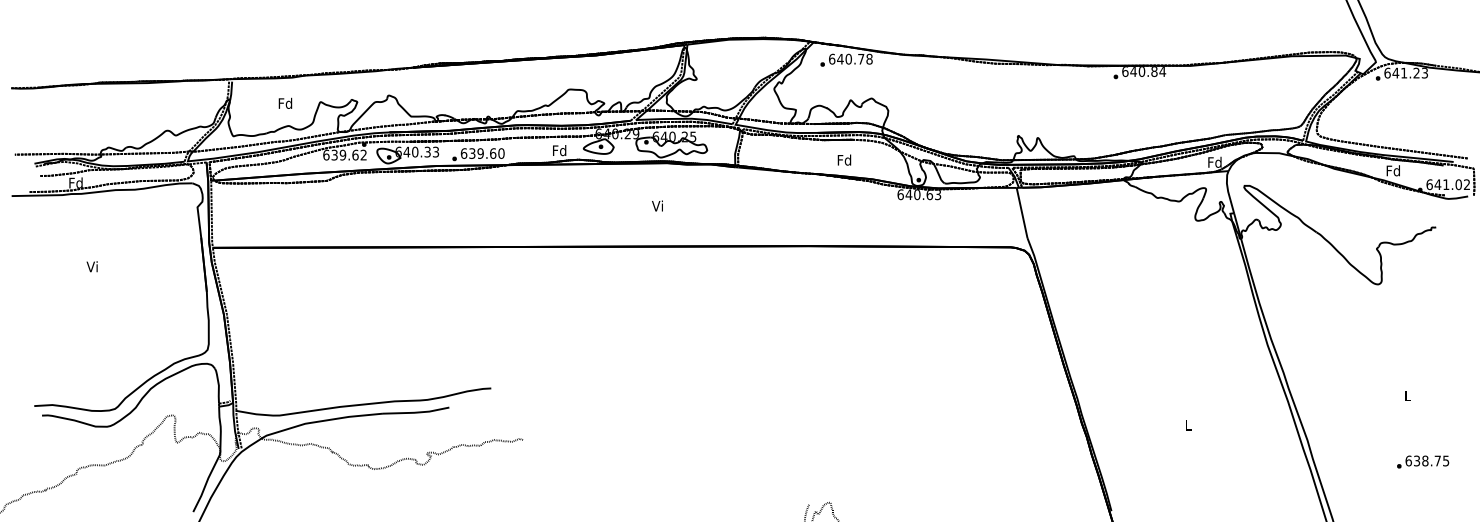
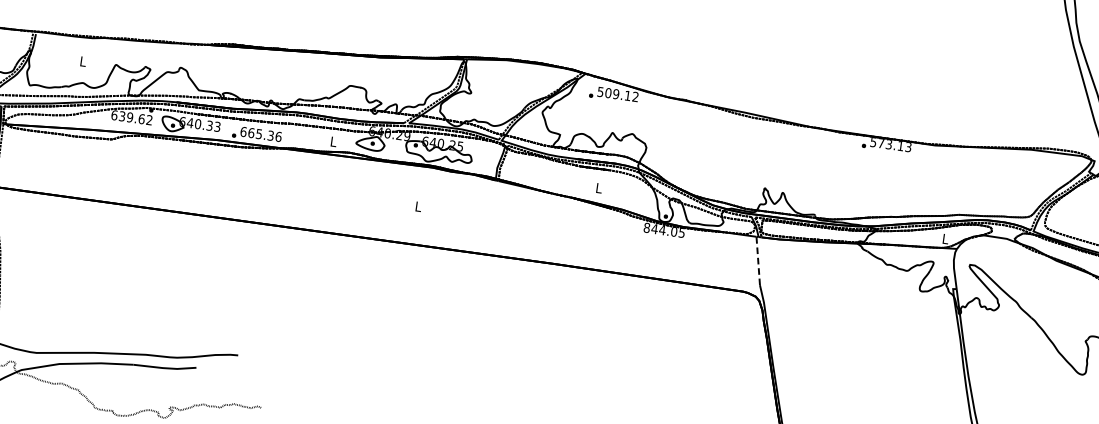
text: (850, 58) -> (617, 93), 640.78 -> 509.12
text: (1144, 71) -> (891, 144), 640.84 -> 573.13
text: (285, 102) -> (83, 60), Fd -> L
text: (559, 150) -> (333, 141), Fd -> L
text: (486, 153) -> (264, 134), 639.60 -> 665.36
text: (844, 159) -> (599, 187), Fd -> L
text: (1214, 161) -> (945, 238), Fd -> L
text: (919, 194) -> (664, 230), 640.63 -> 844.05
text: (657, 205) -> (417, 206), Vi -> L
line: (1022, 212) -> (758, 260), solid -> dashed

